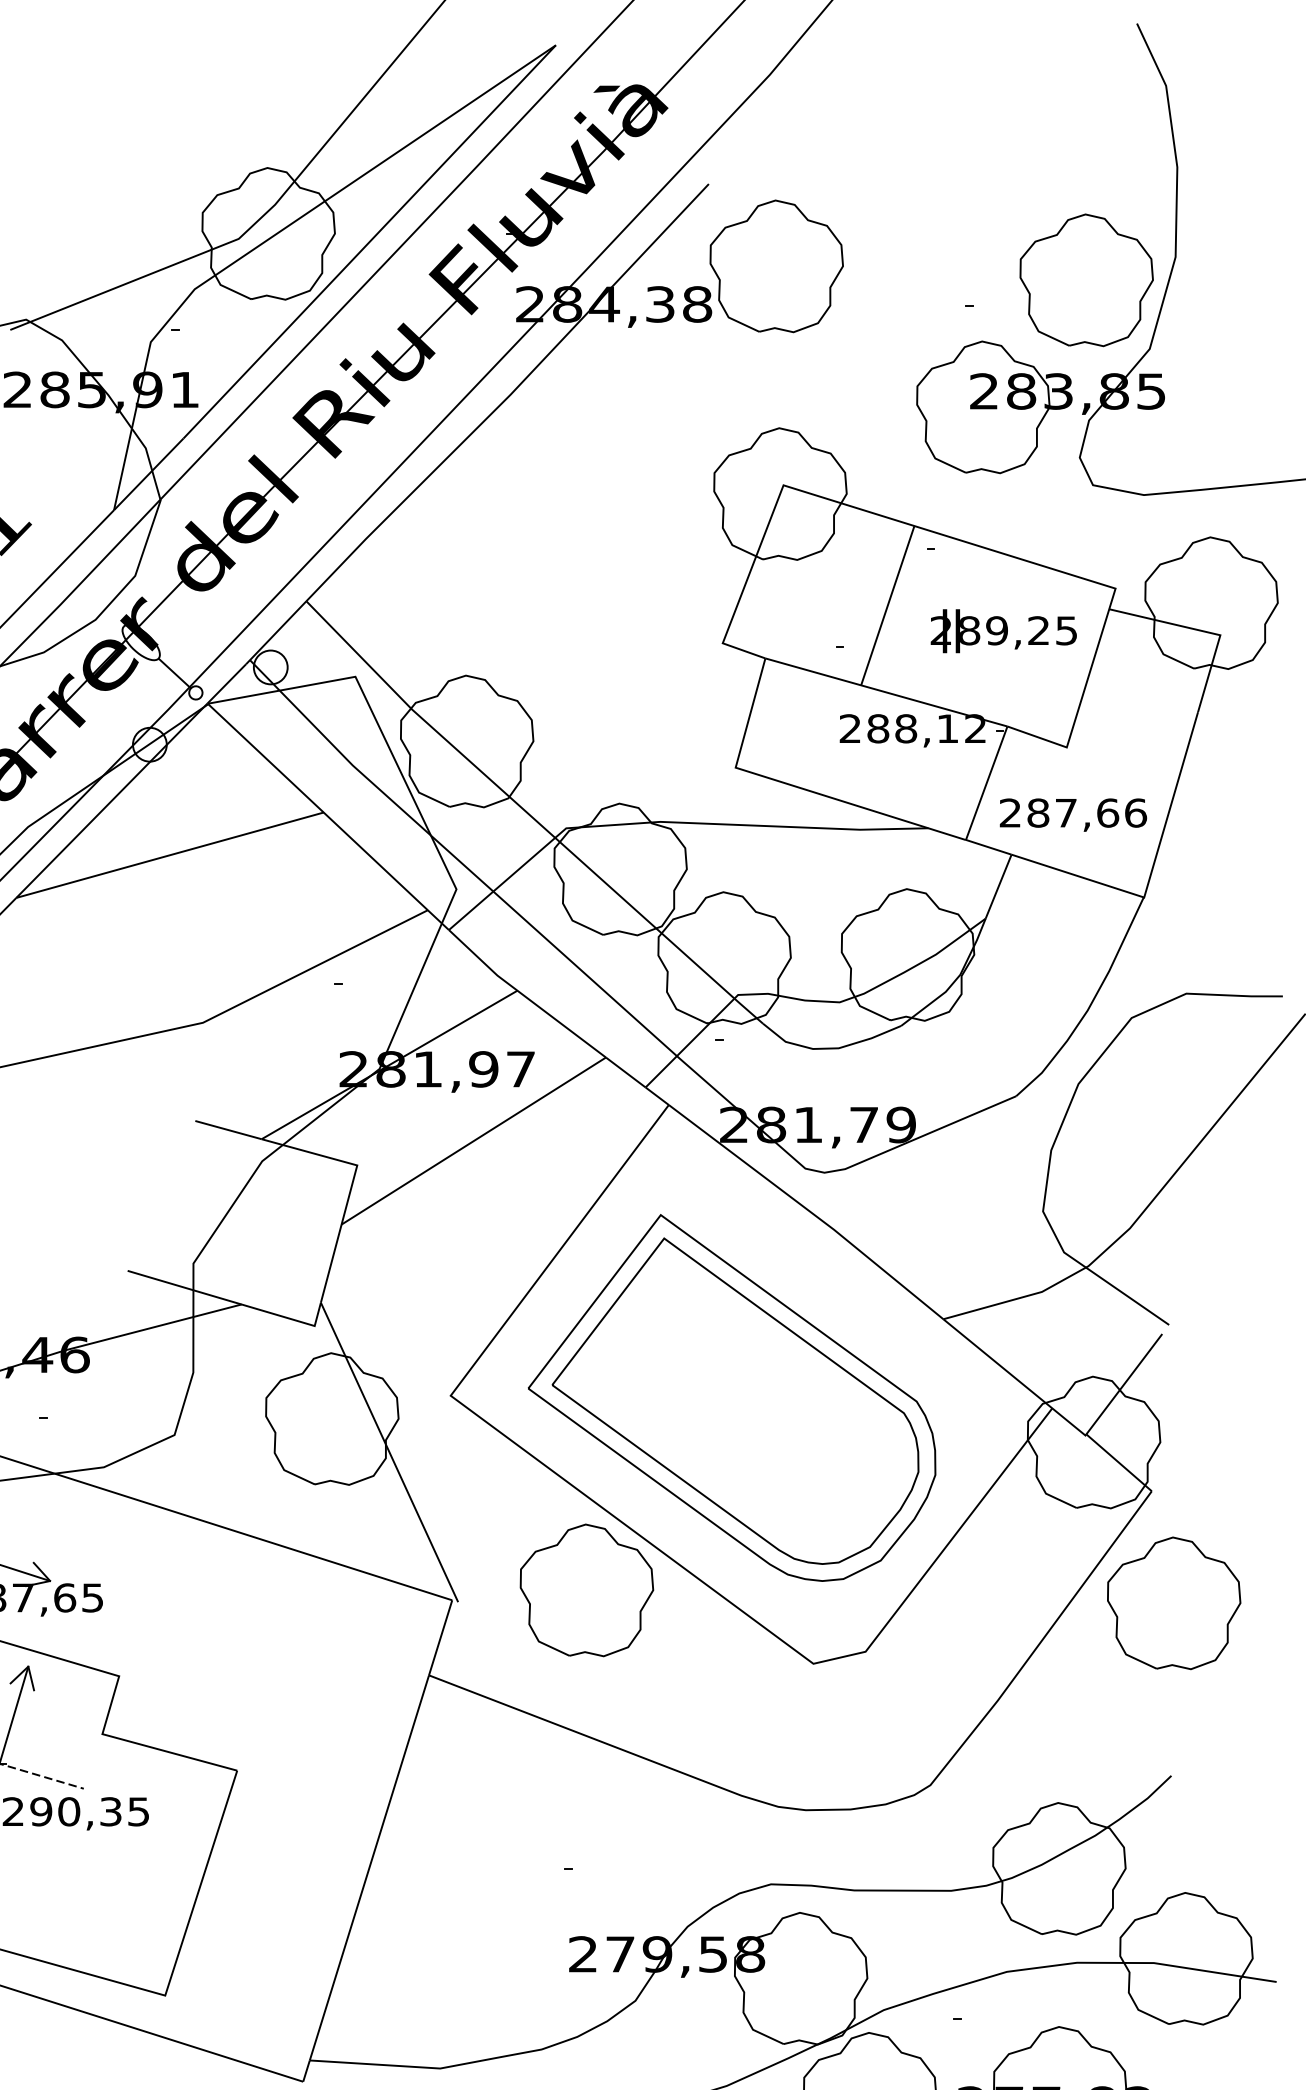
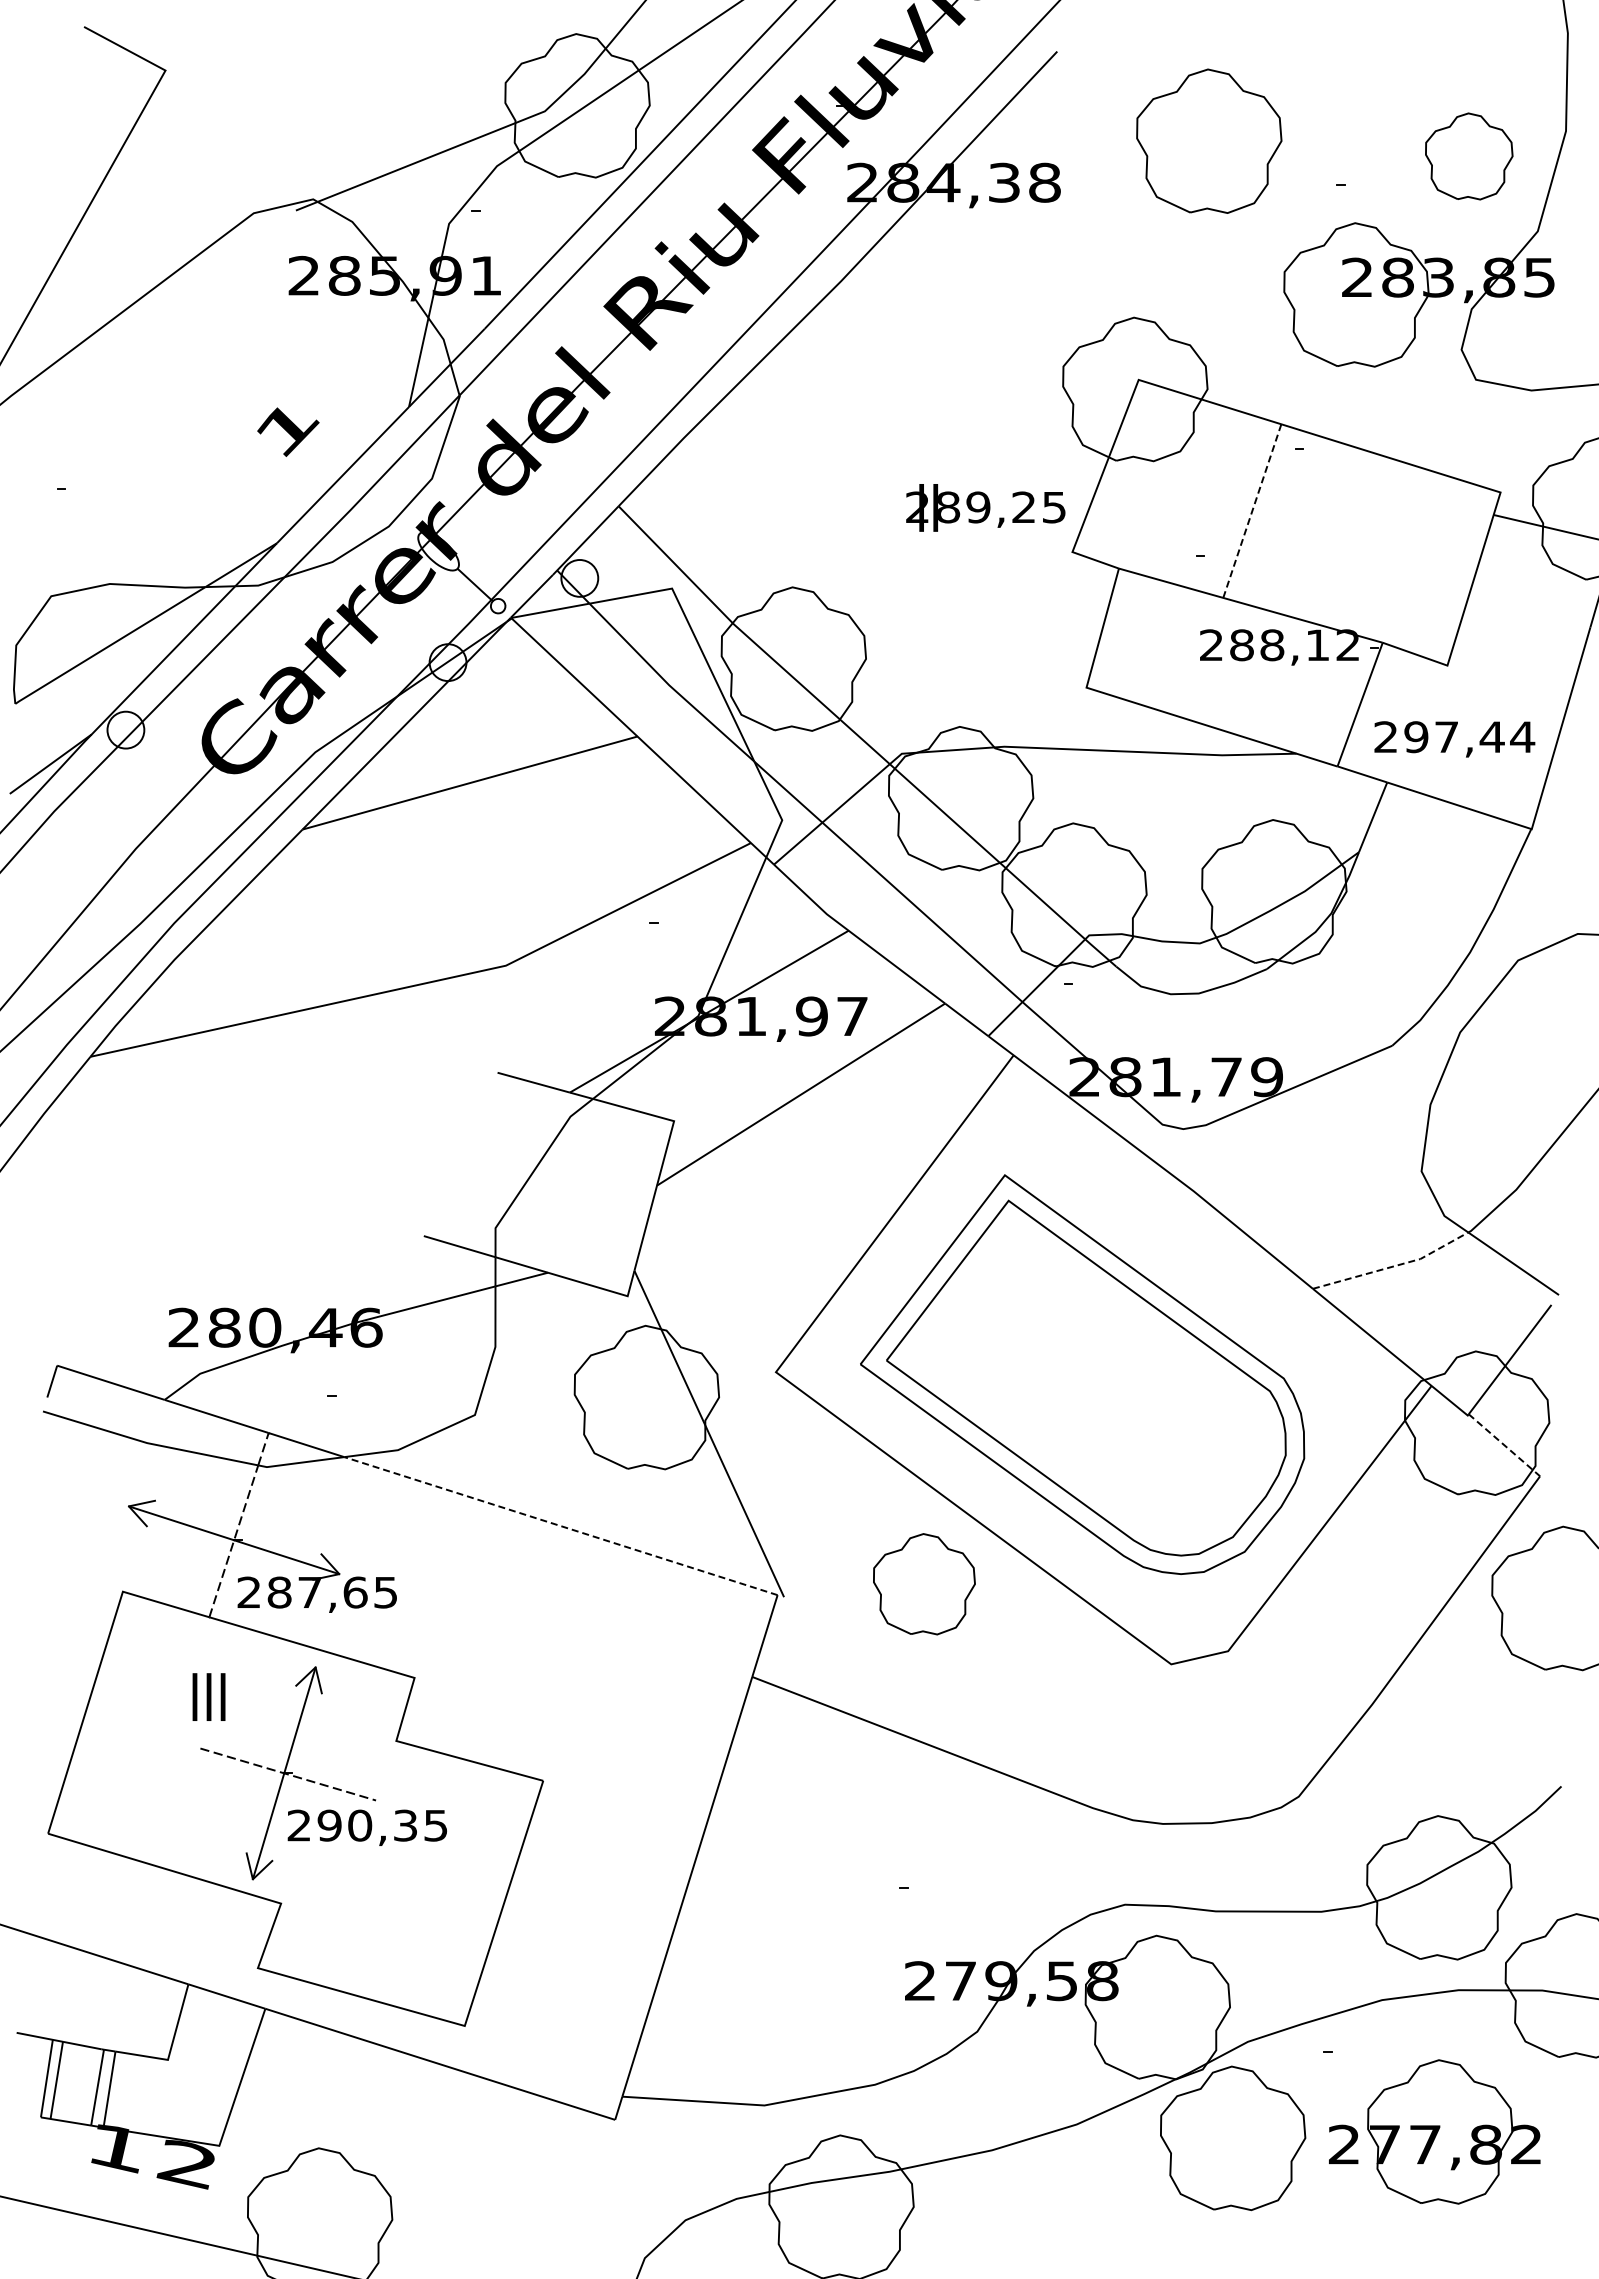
part: (776, 265) -> (1209, 140), moved
part: (1087, 280) -> (1469, 156), size x0.6
line: (887, 606) -> (1252, 511), solid -> dashed
text: (1003, 630) -> (985, 507), moved
text: (1087, 813) -> (1469, 737), 287,66 -> 297,44
line: (1017, 1298) -> (1393, 1266), solid -> dashed
line: (1119, 1463) -> (1504, 1445), solid -> dashed
line: (253, 1536) -> (560, 1525), solid -> dashed
part: (587, 1589) -> (924, 1583), size x0.7

